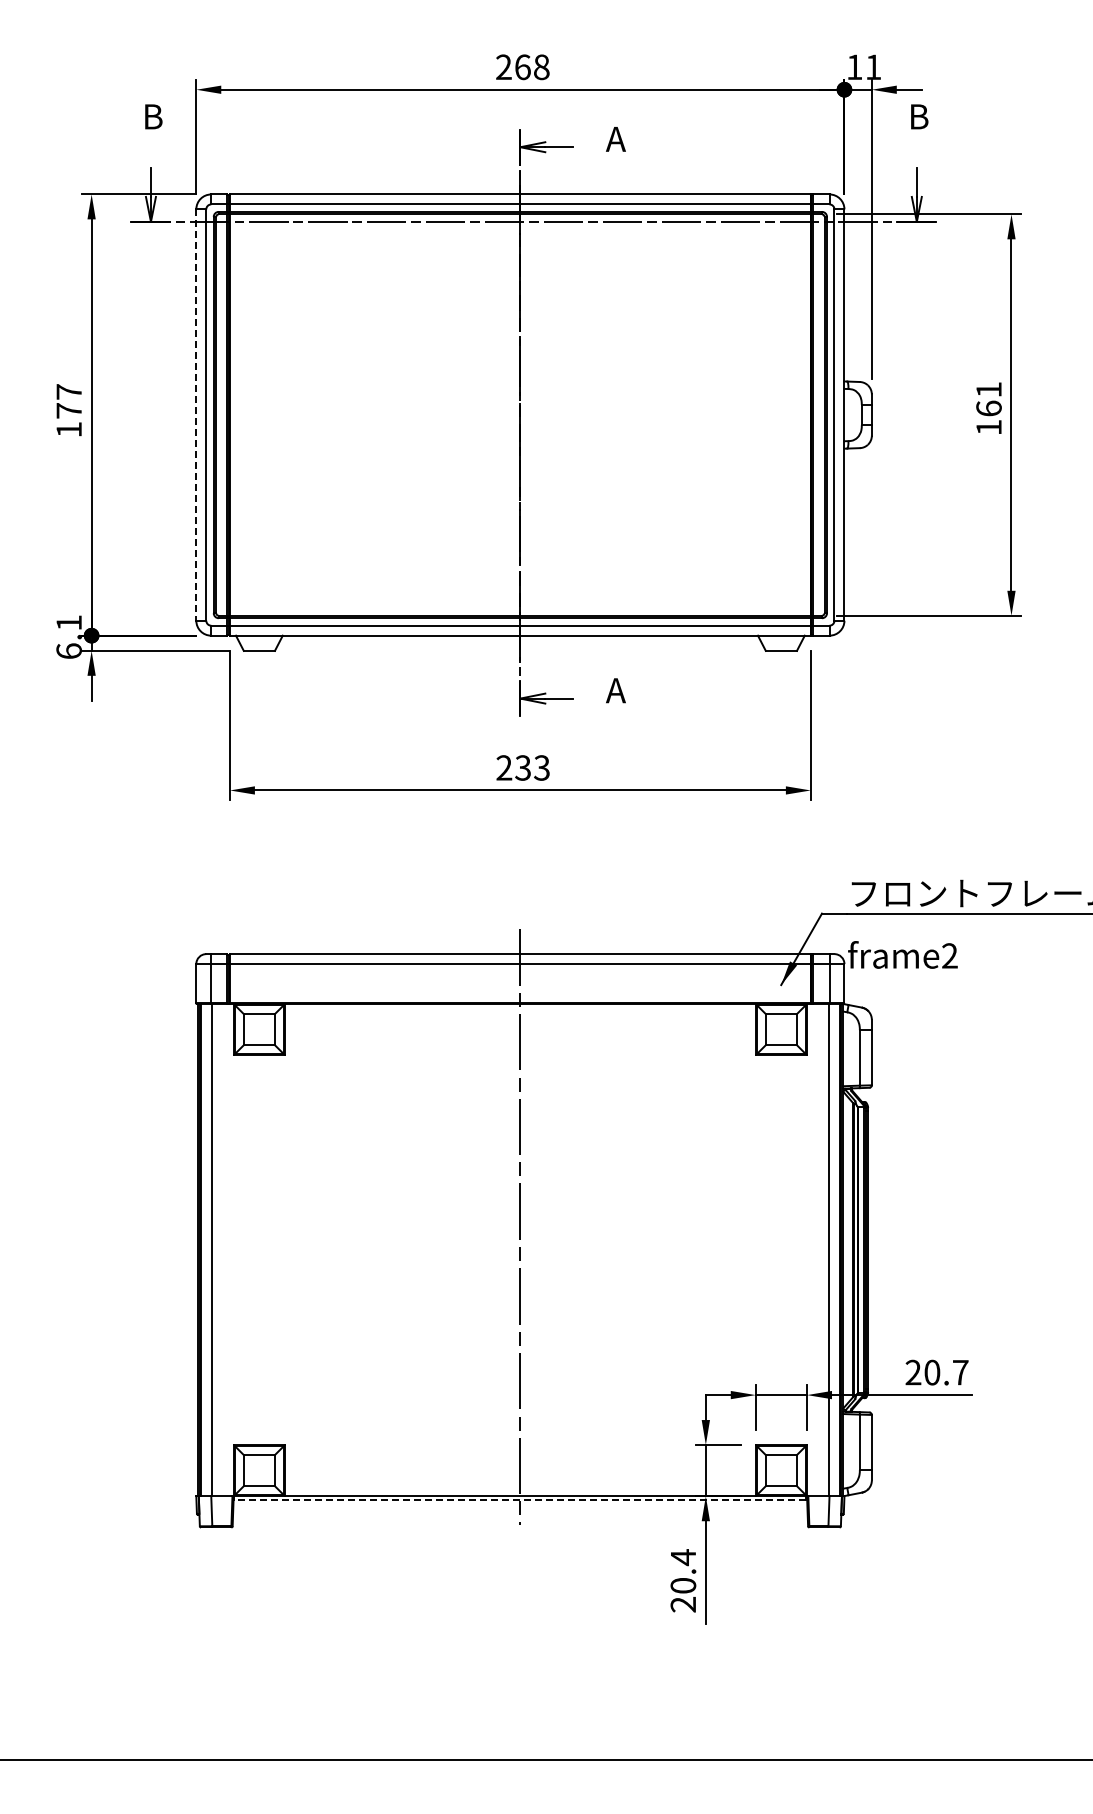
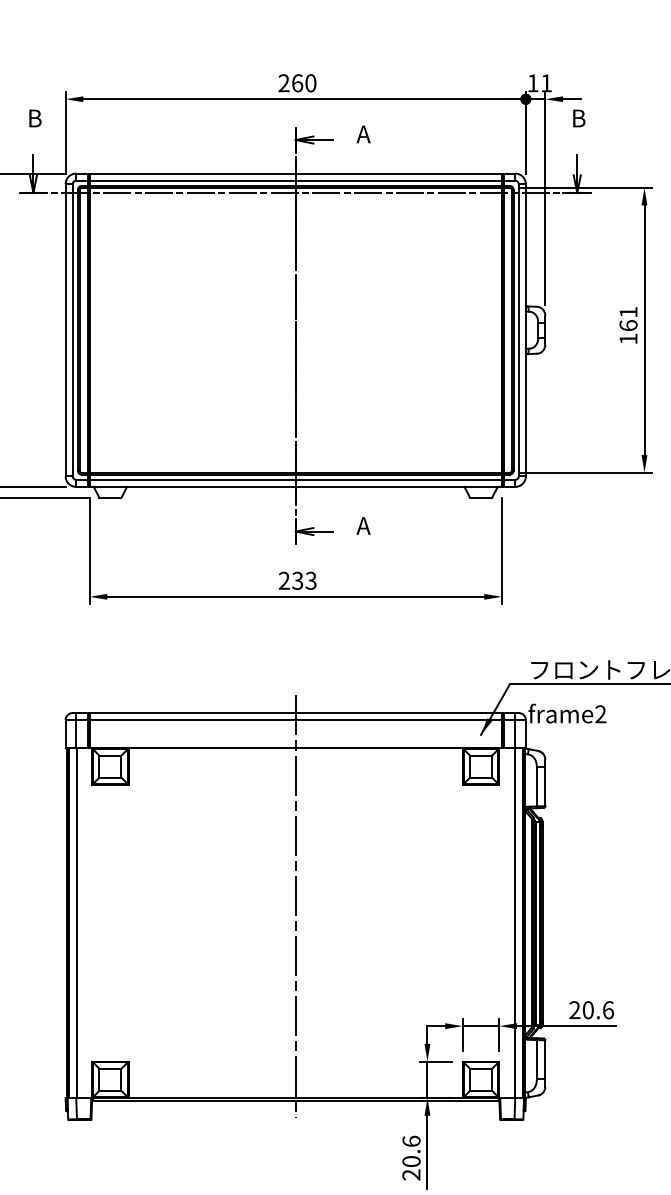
text: (541, 66) -> (310, 82), 268 -> 260
line: (196, 415) -> (65, 330), dashed -> solid
text: (960, 1372) -> (608, 1010), 20.7 -> 20.6
line: (519, 1500) -> (295, 1101), dashed -> solid
text: (683, 1557) -> (411, 1141), 20.4 -> 20.6

